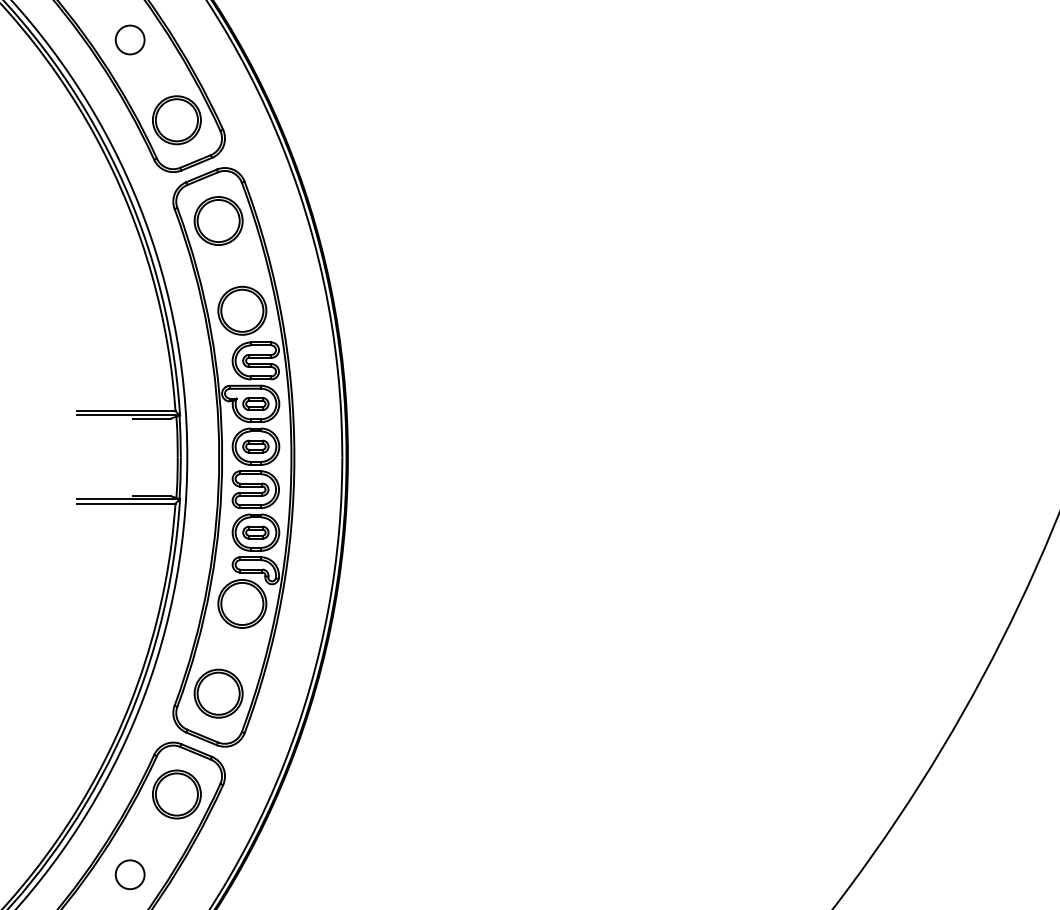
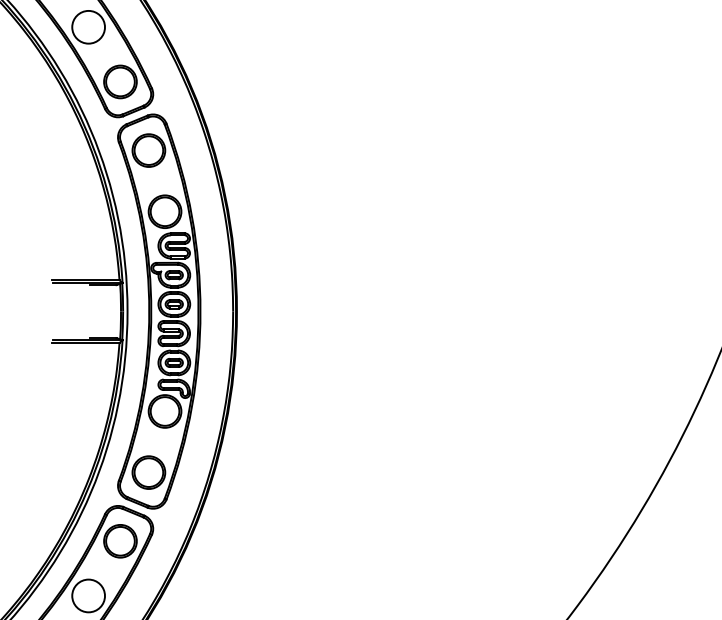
circle: (129, 38) -> (88, 26), size x1.67
circle: (129, 874) -> (88, 595), size x1.67

